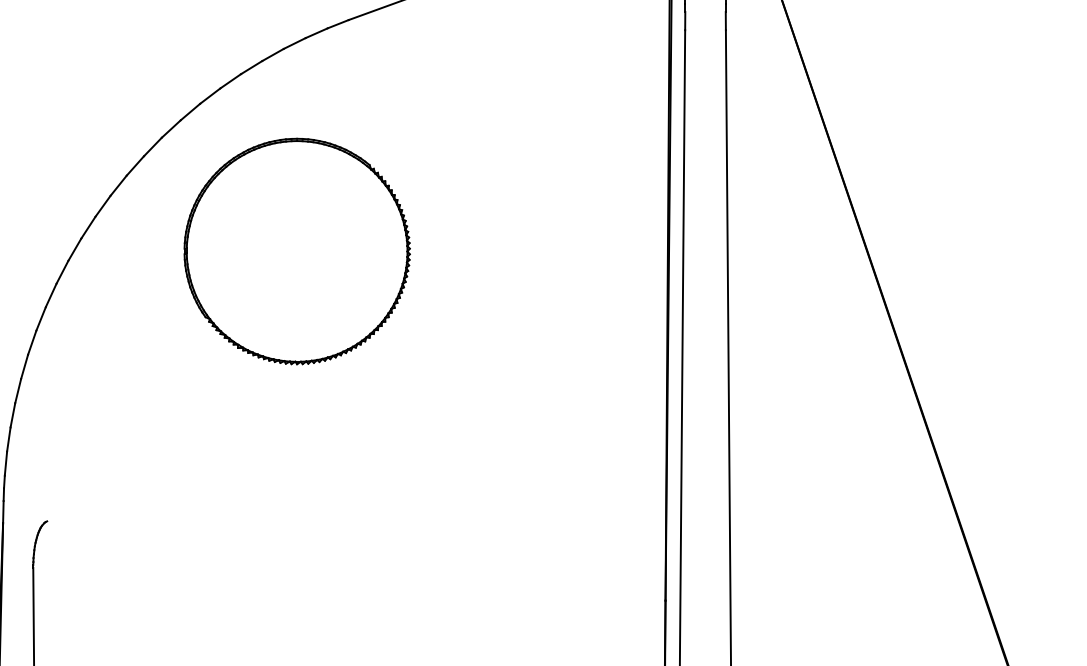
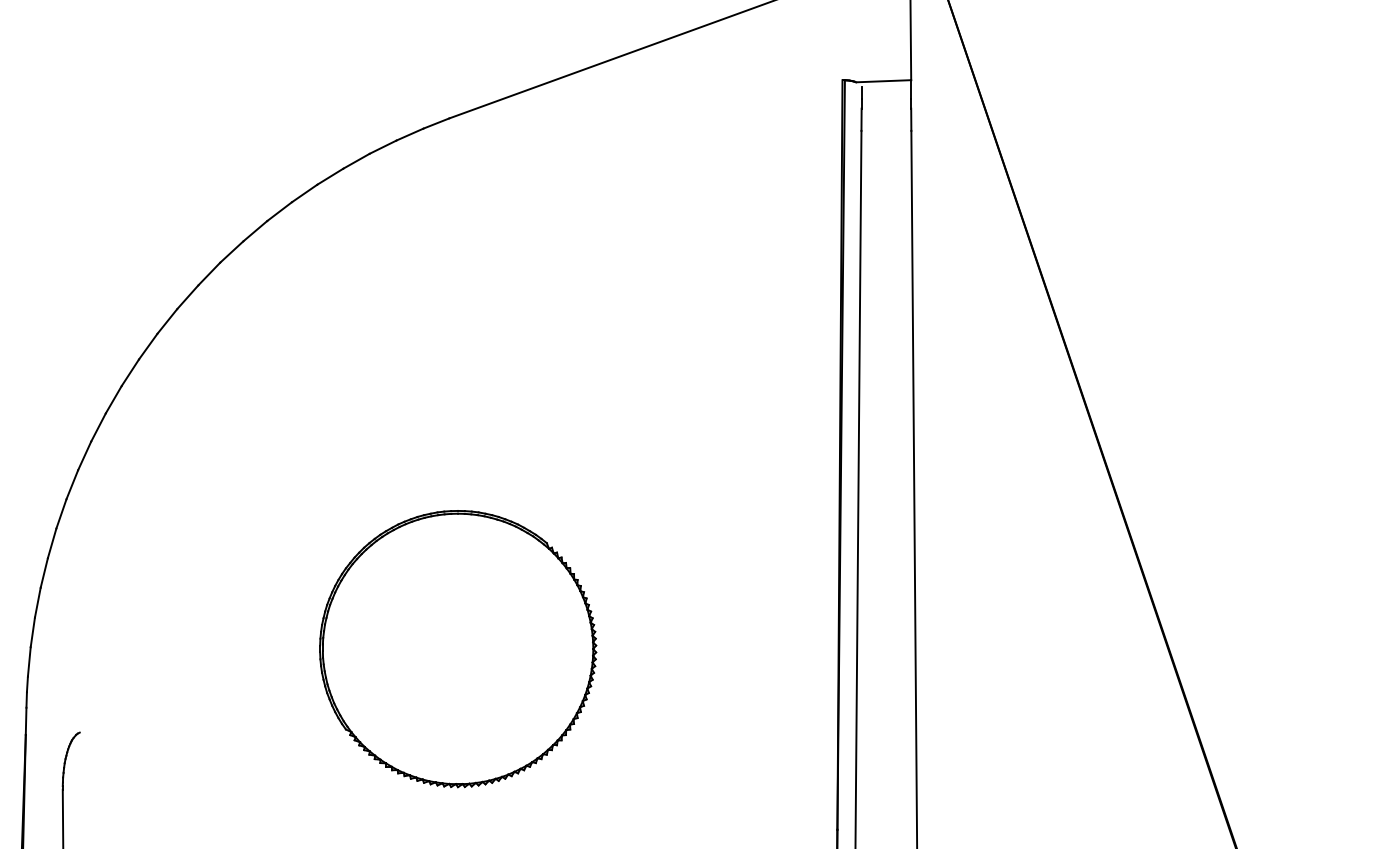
part: (297, 251) -> (458, 649), moved

